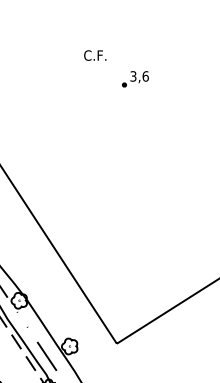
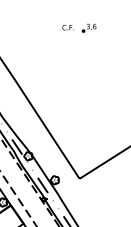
part: (133, 78) -> (88, 27), moved

